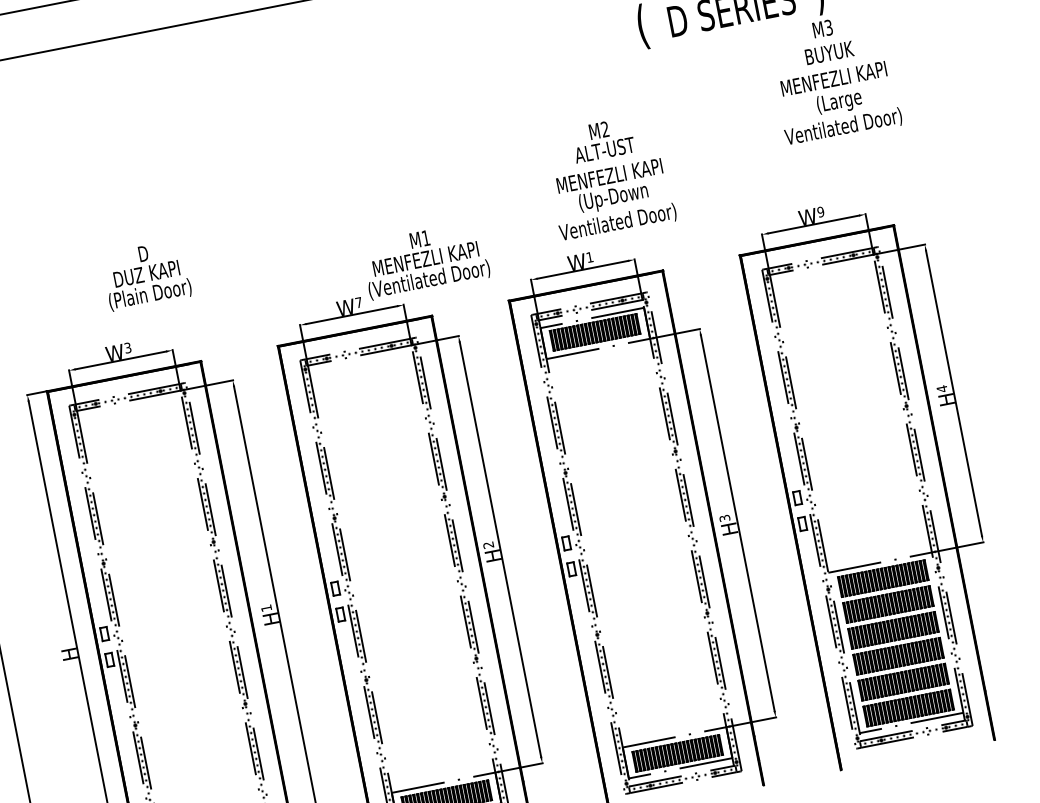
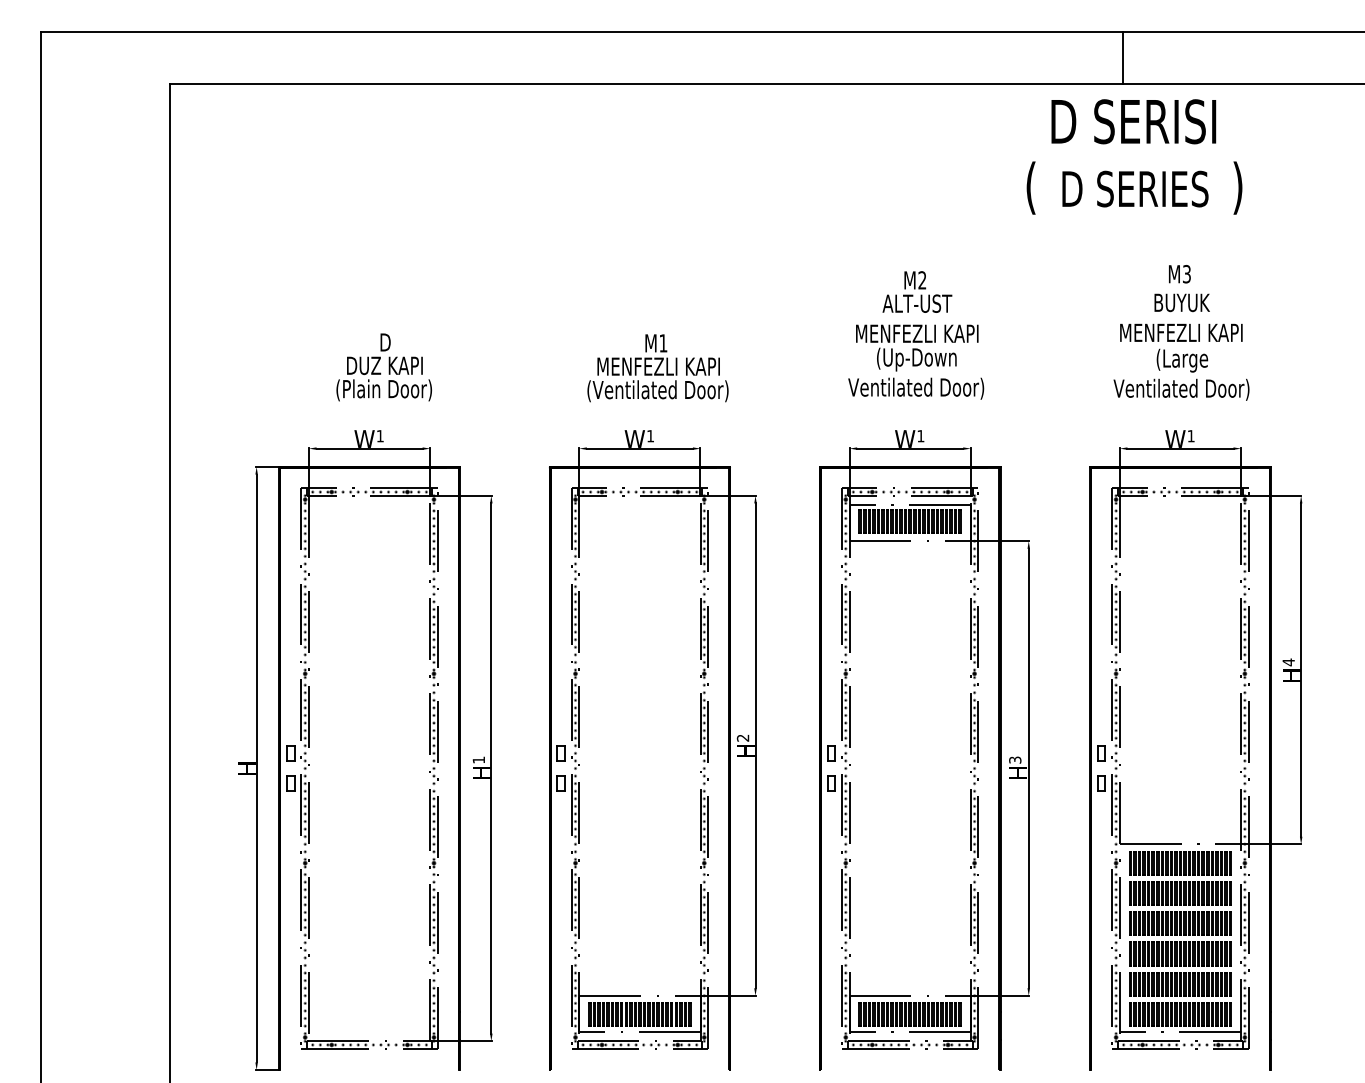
text: (833, 78) -> (1181, 332), moved
text: (609, 177) -> (916, 335), moved
text: (820, 212) -> (1190, 436), 9 -> 1
text: (425, 260) -> (657, 368), moved
text: (145, 275) -> (383, 367), moved
text: (358, 302) -> (650, 436), 7 -> 1
text: (127, 348) -> (379, 436), 3 -> 1

